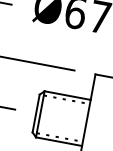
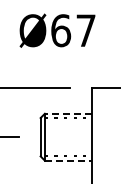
line: (66, 95) -> (67, 113), solid -> dashed
line: (59, 141) -> (68, 160), solid -> dashed

